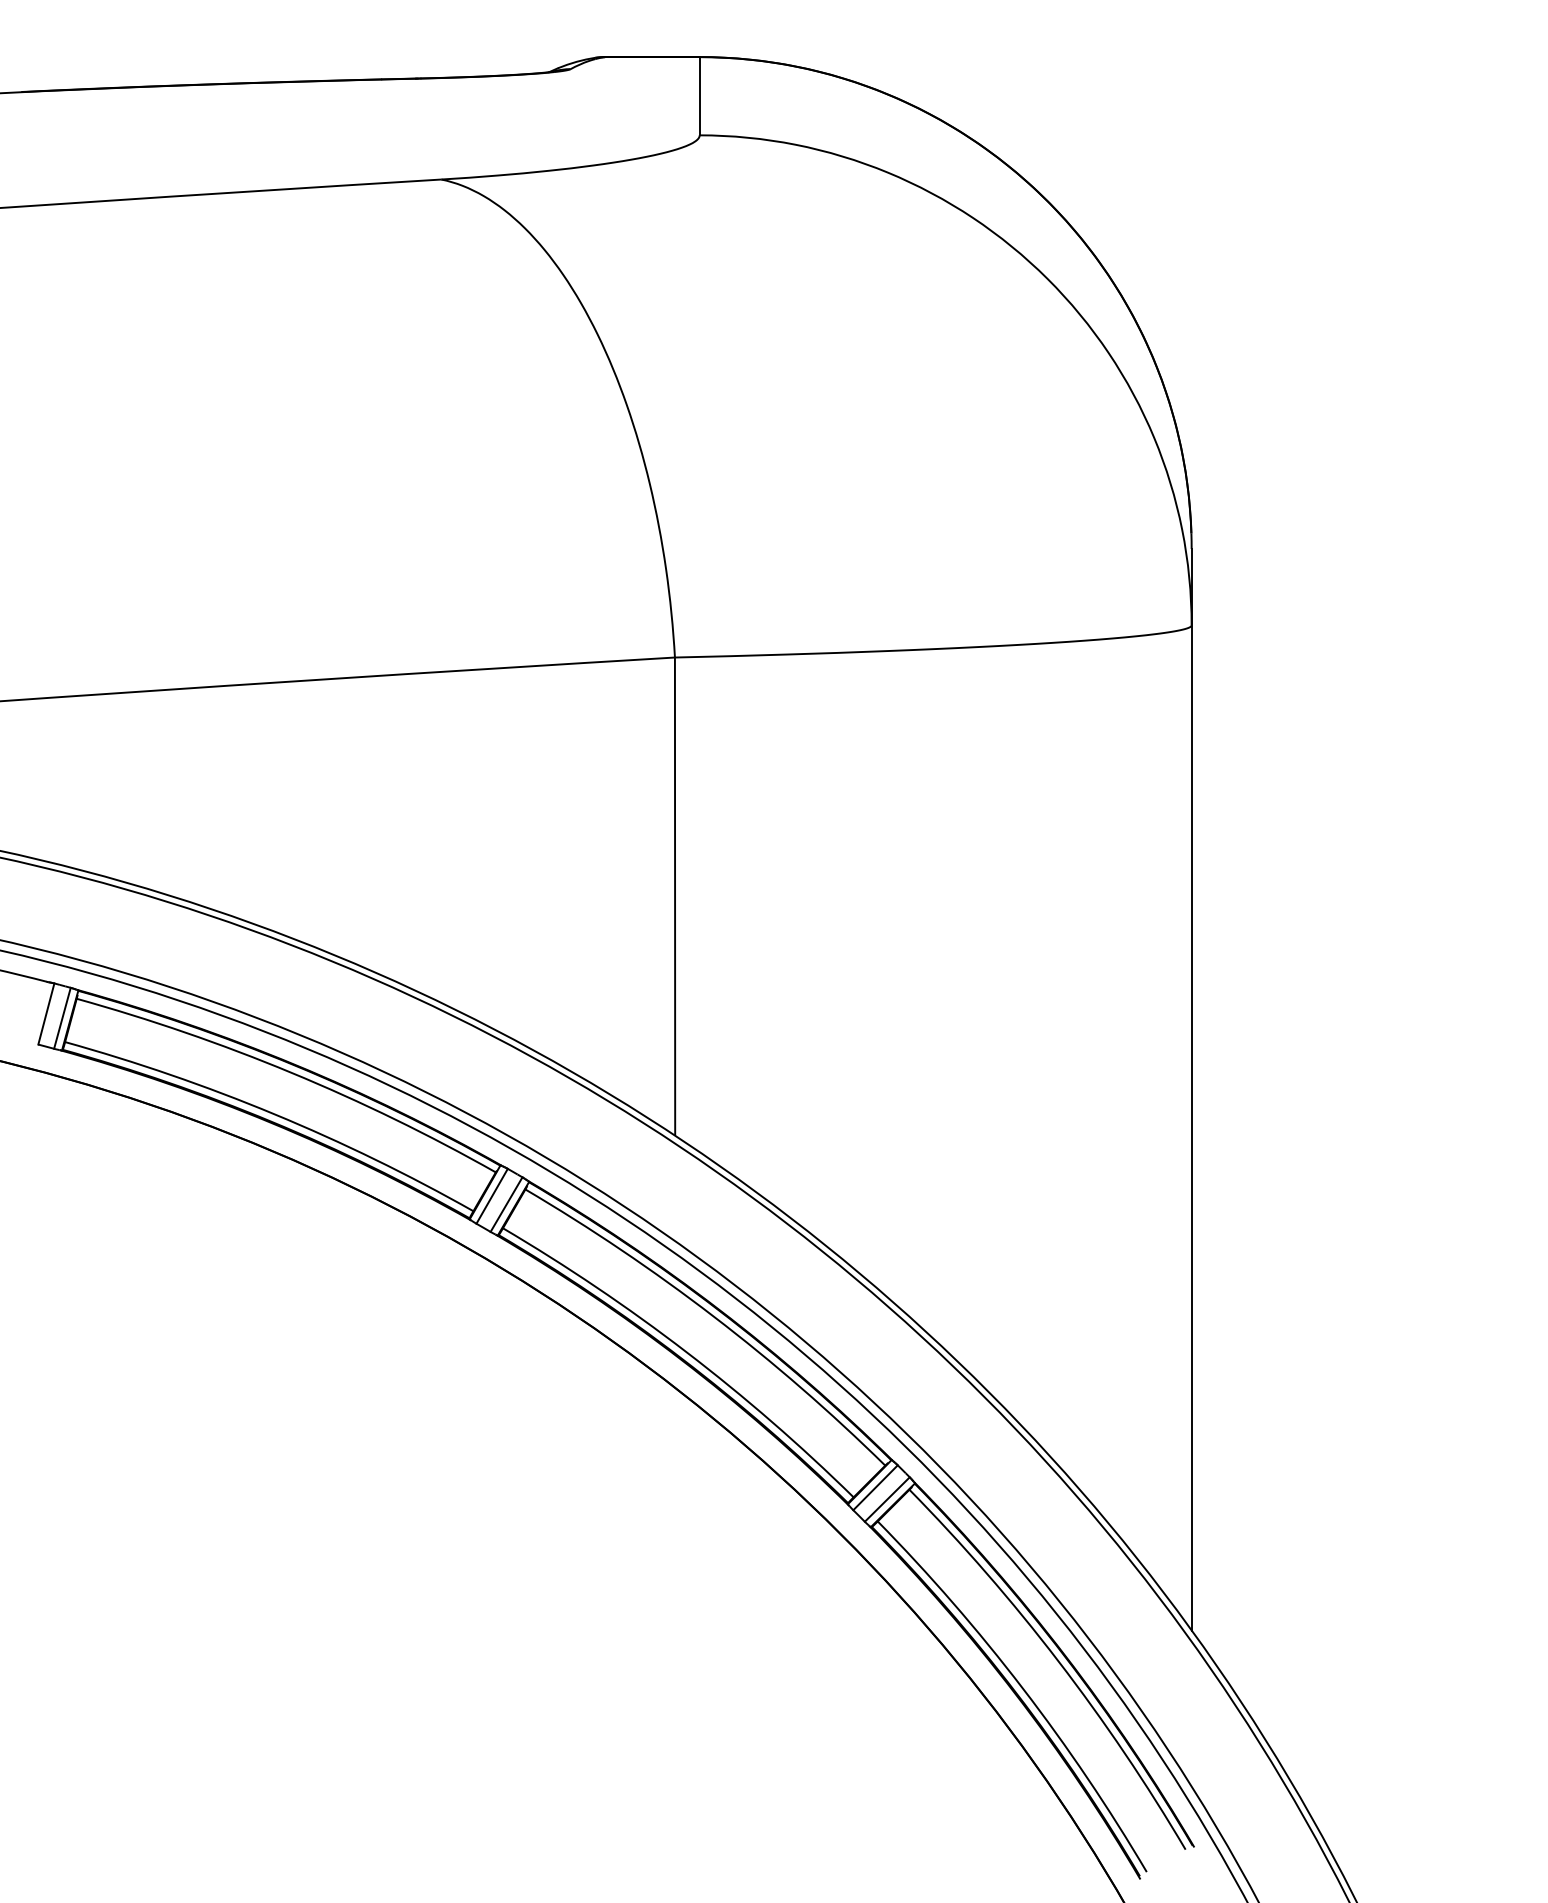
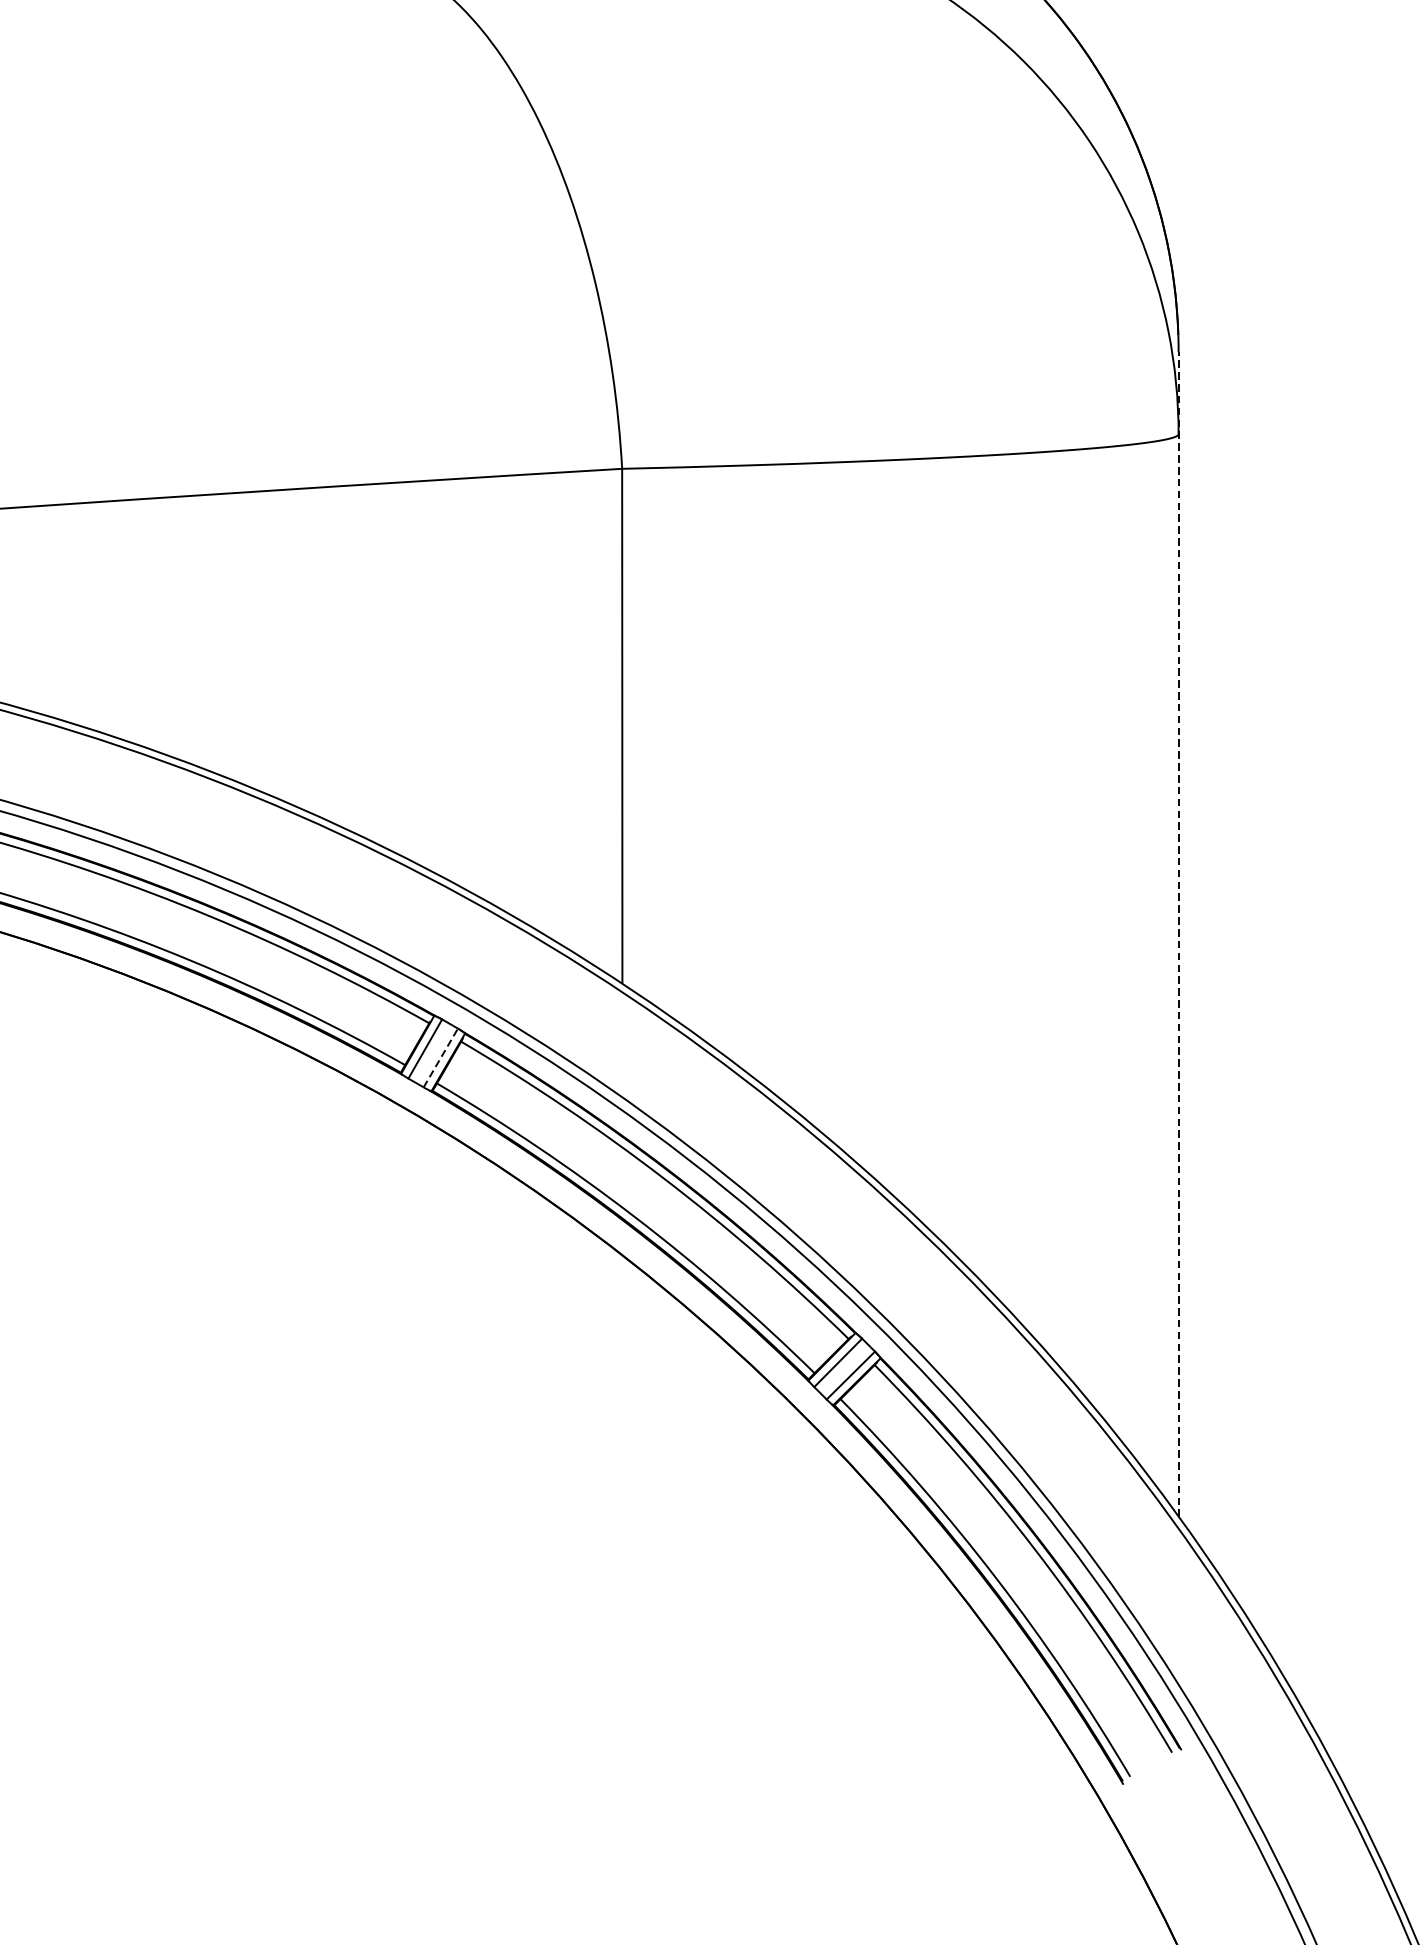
line: (1191, 1089) -> (1178, 934), solid -> dashed
line: (506, 1204) -> (440, 1057), solid -> dashed

